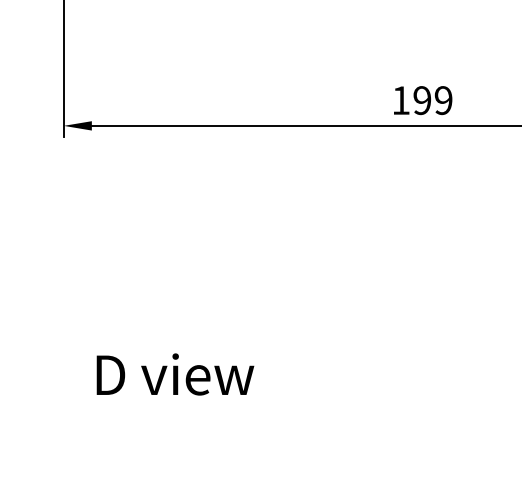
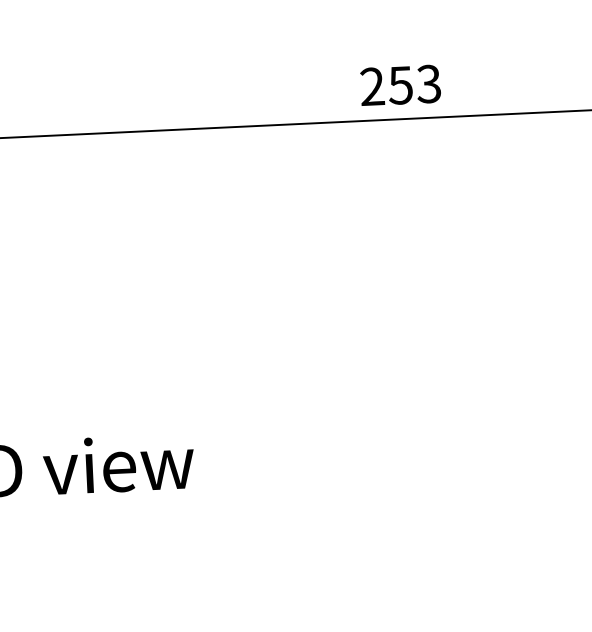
text: (422, 100) -> (400, 85), 199 -> 253

